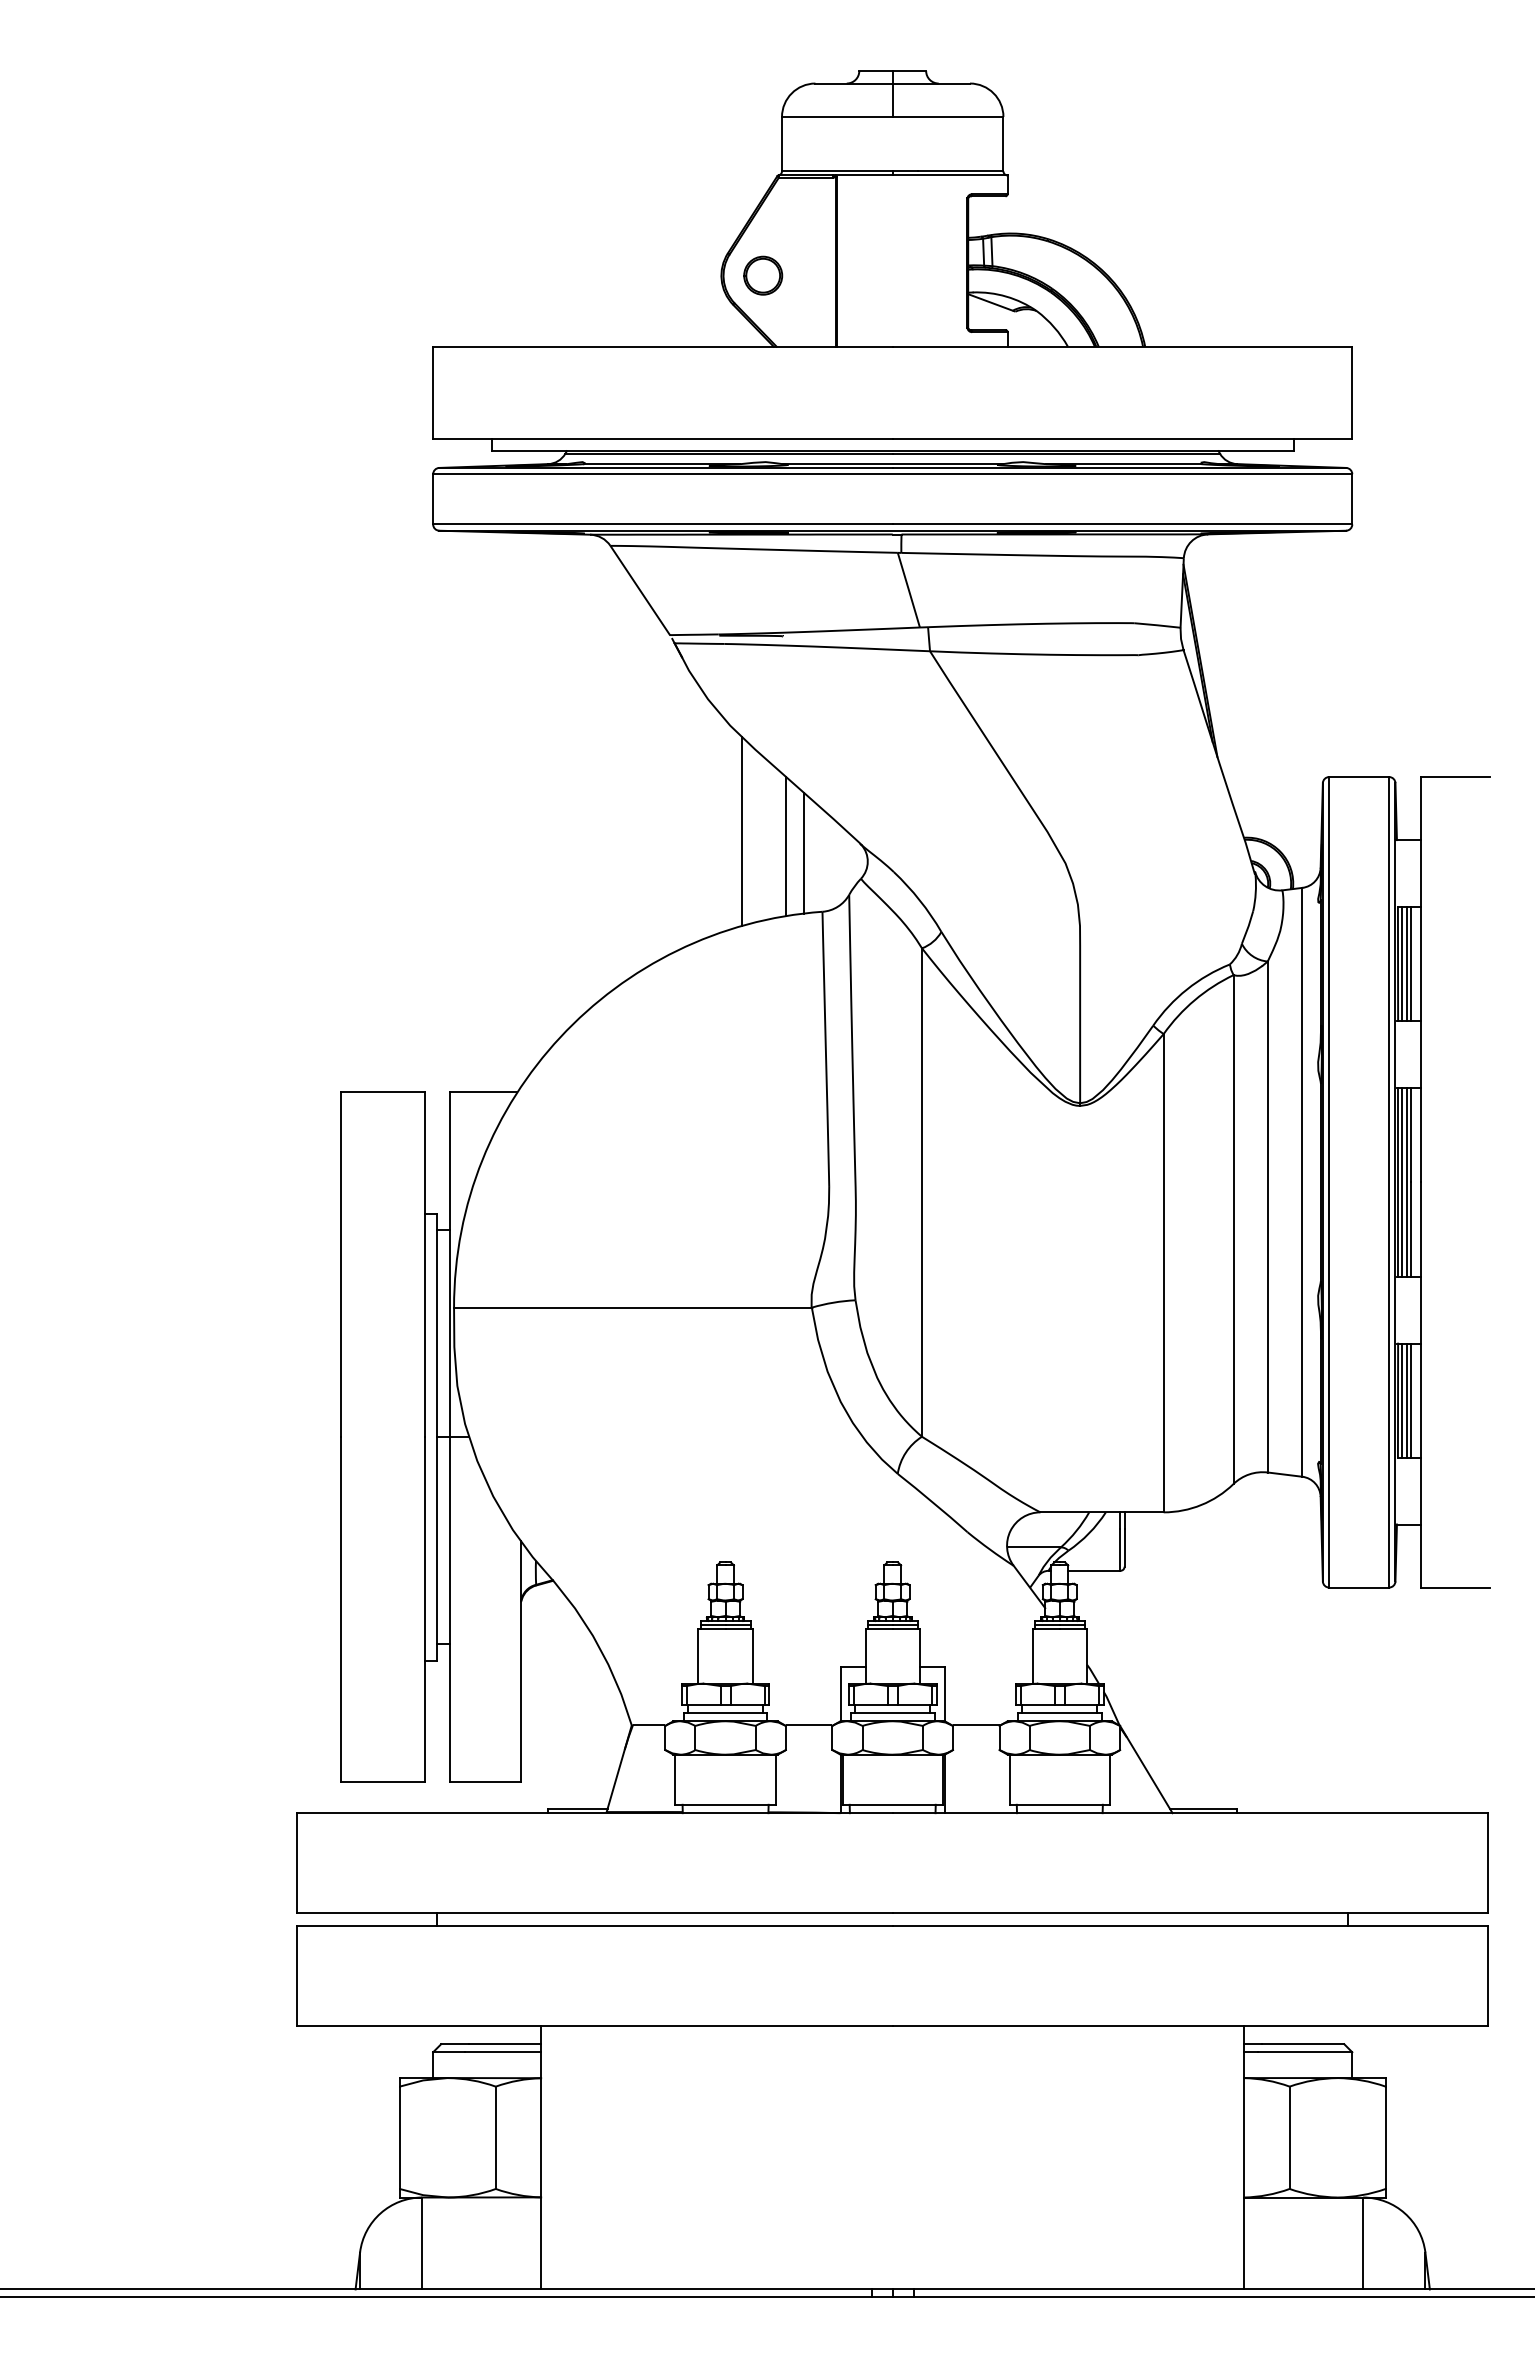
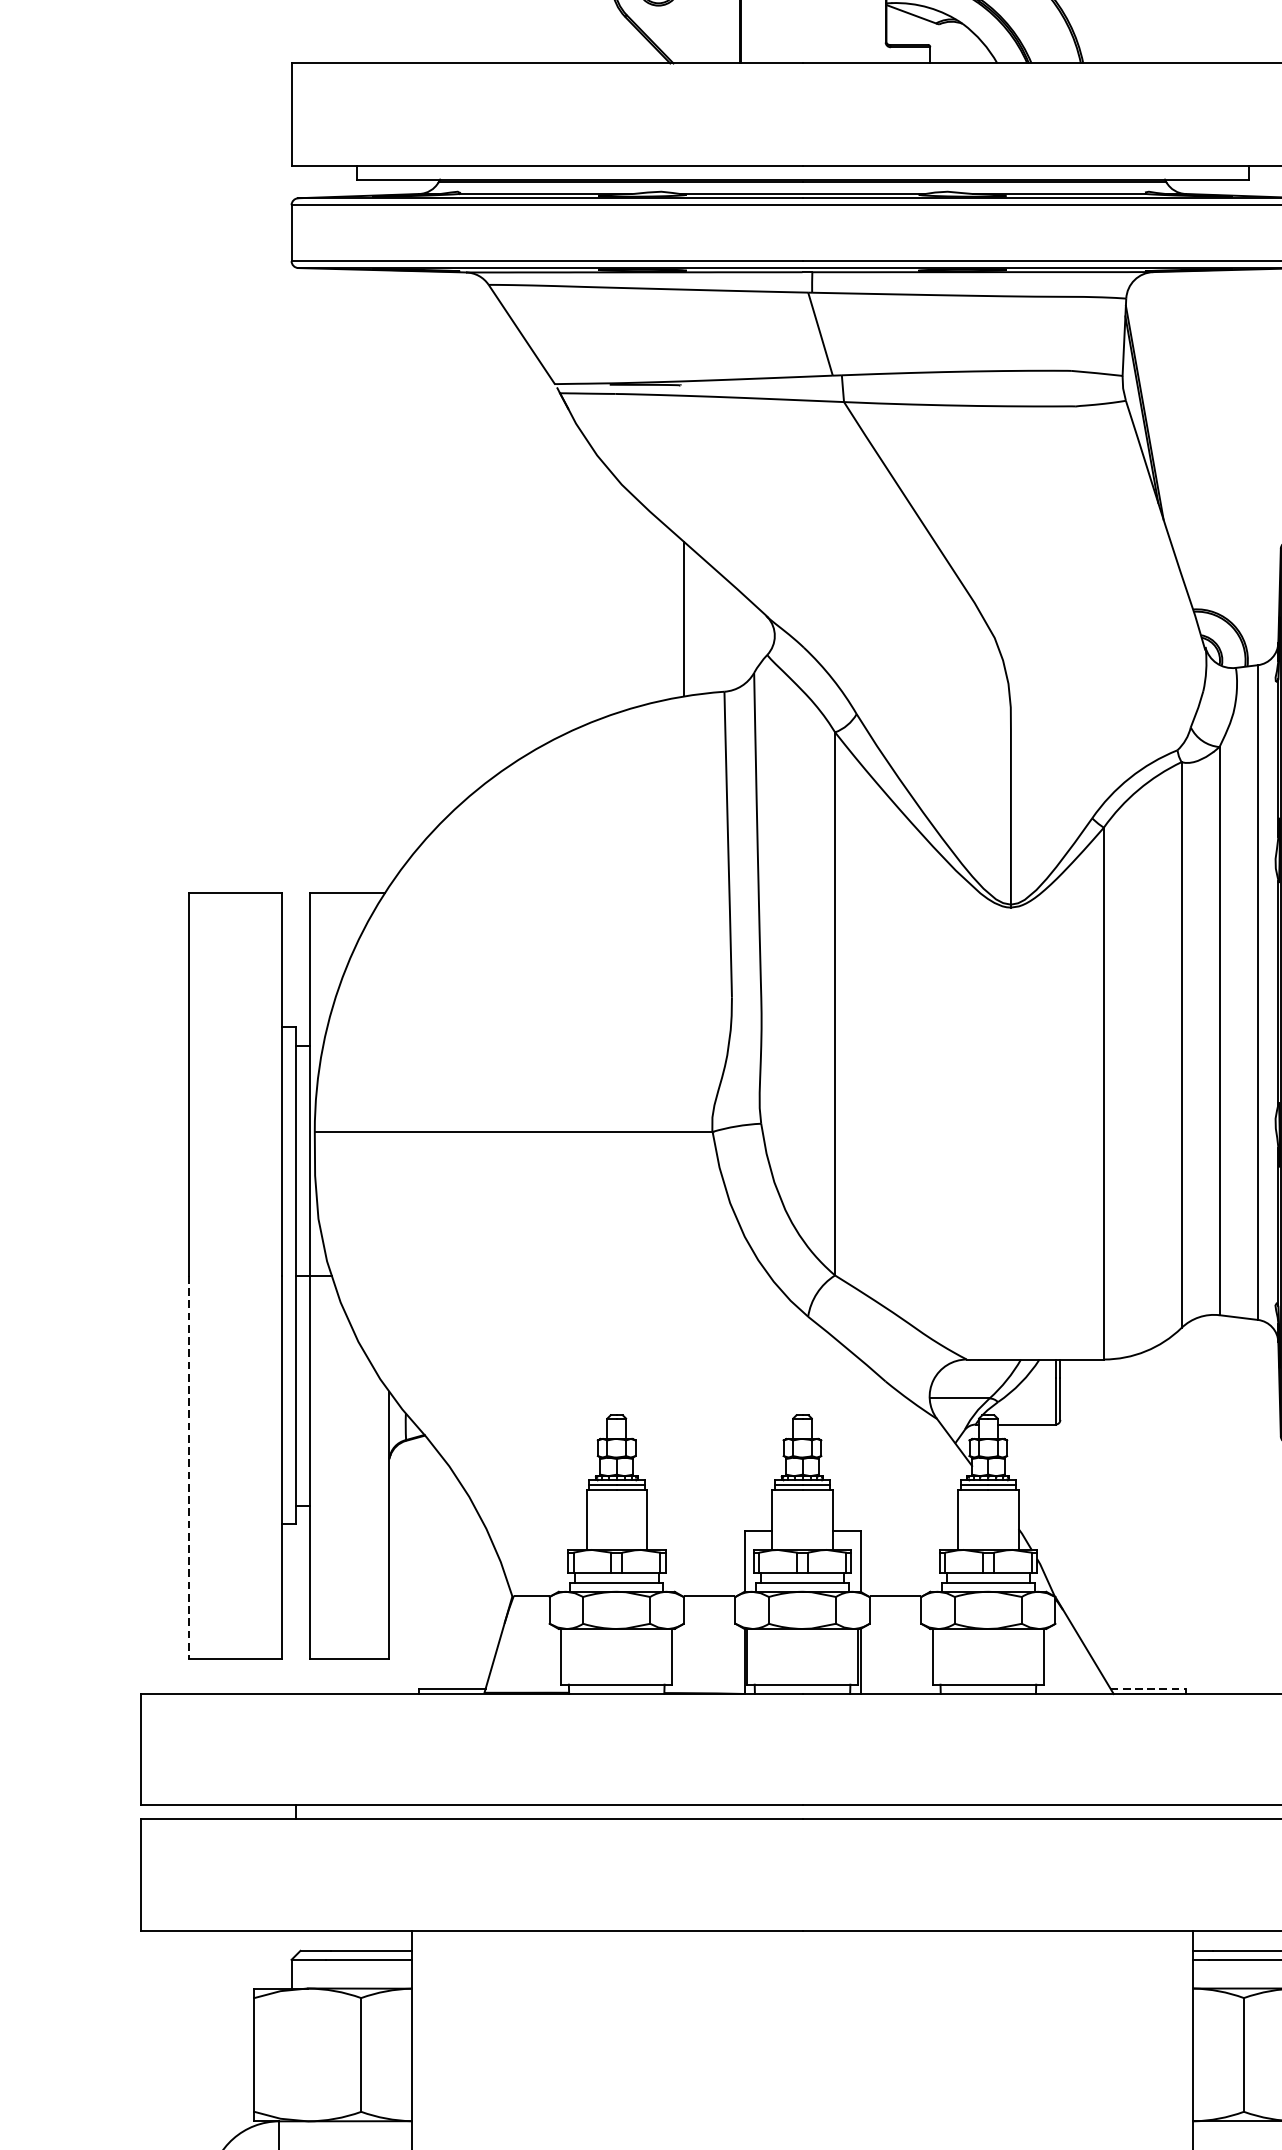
line: (742, 831) -> (635, 602), removed
line: (804, 852) -> (704, 625), removed
line: (341, 1610) -> (189, 1468), solid -> dashed
line: (1203, 1808) -> (1148, 1688), solid -> dashed

